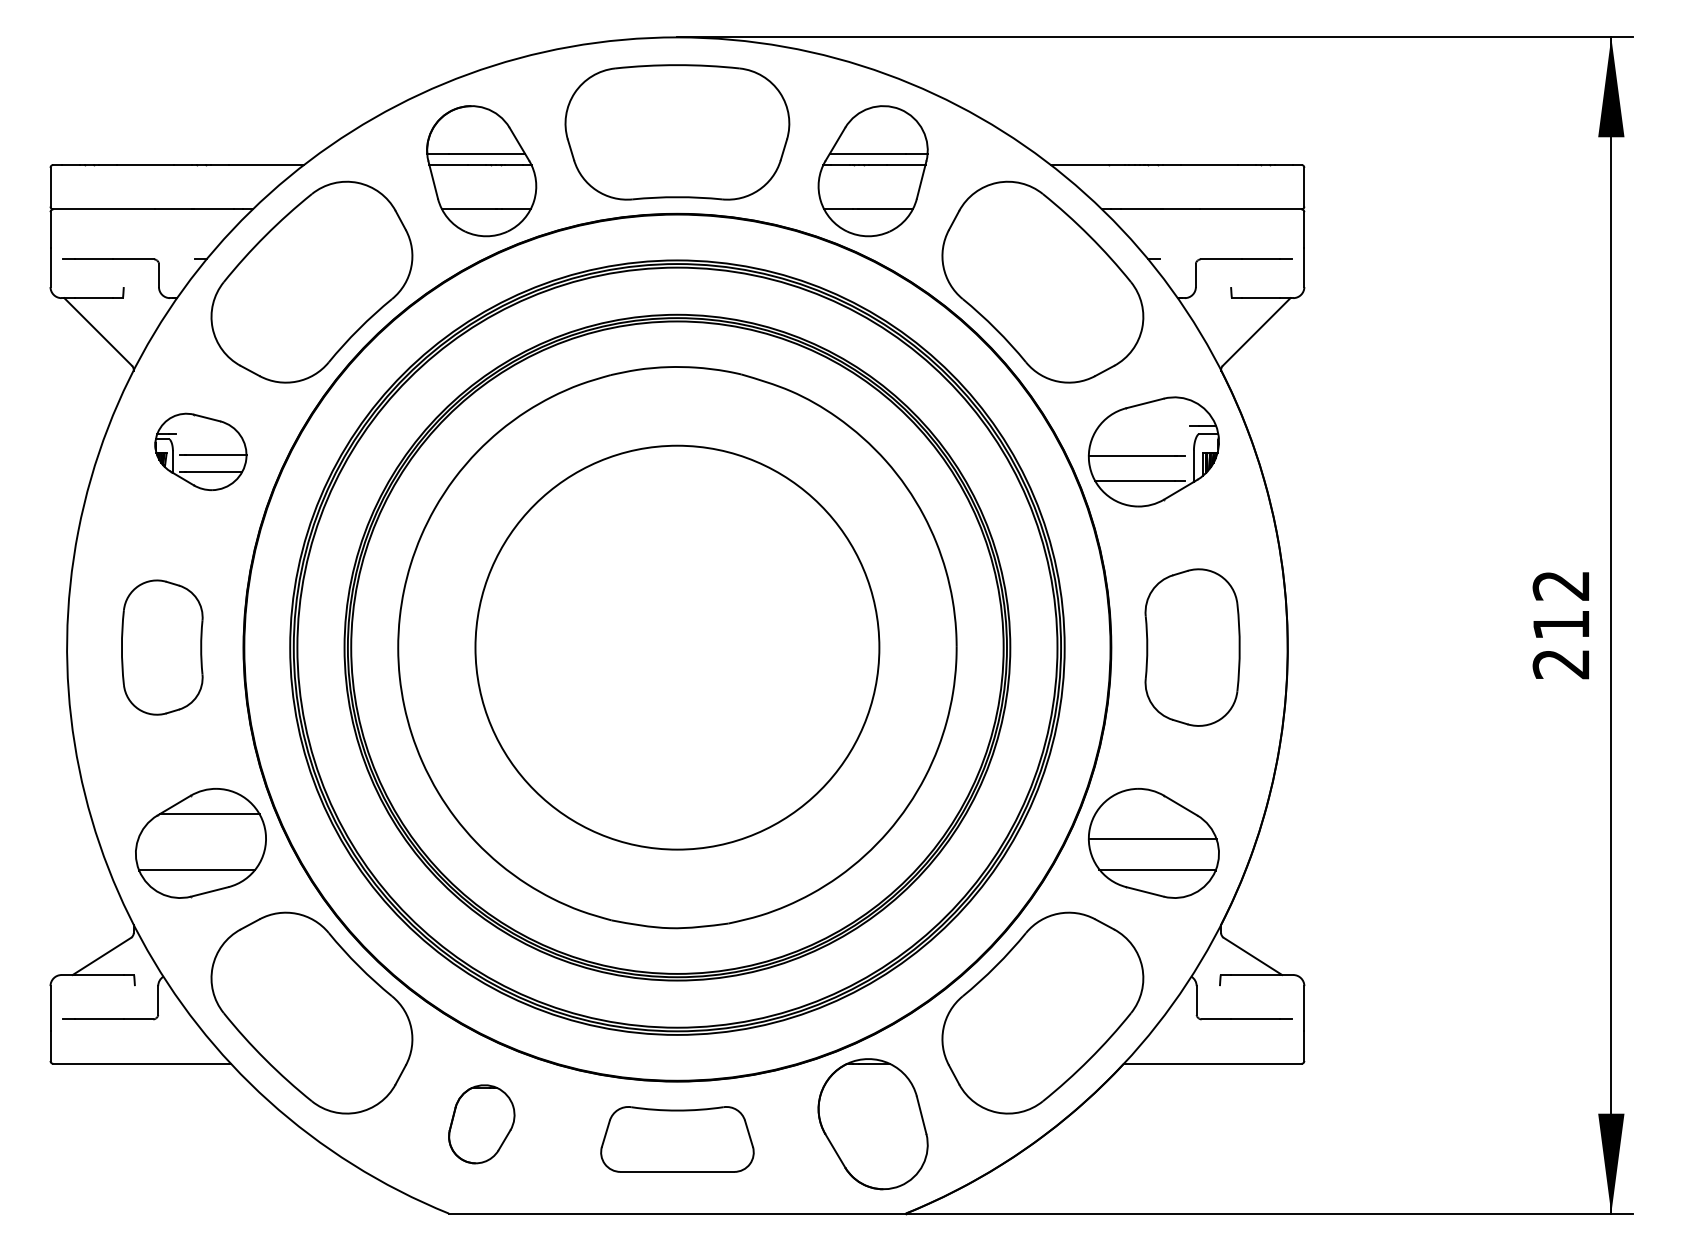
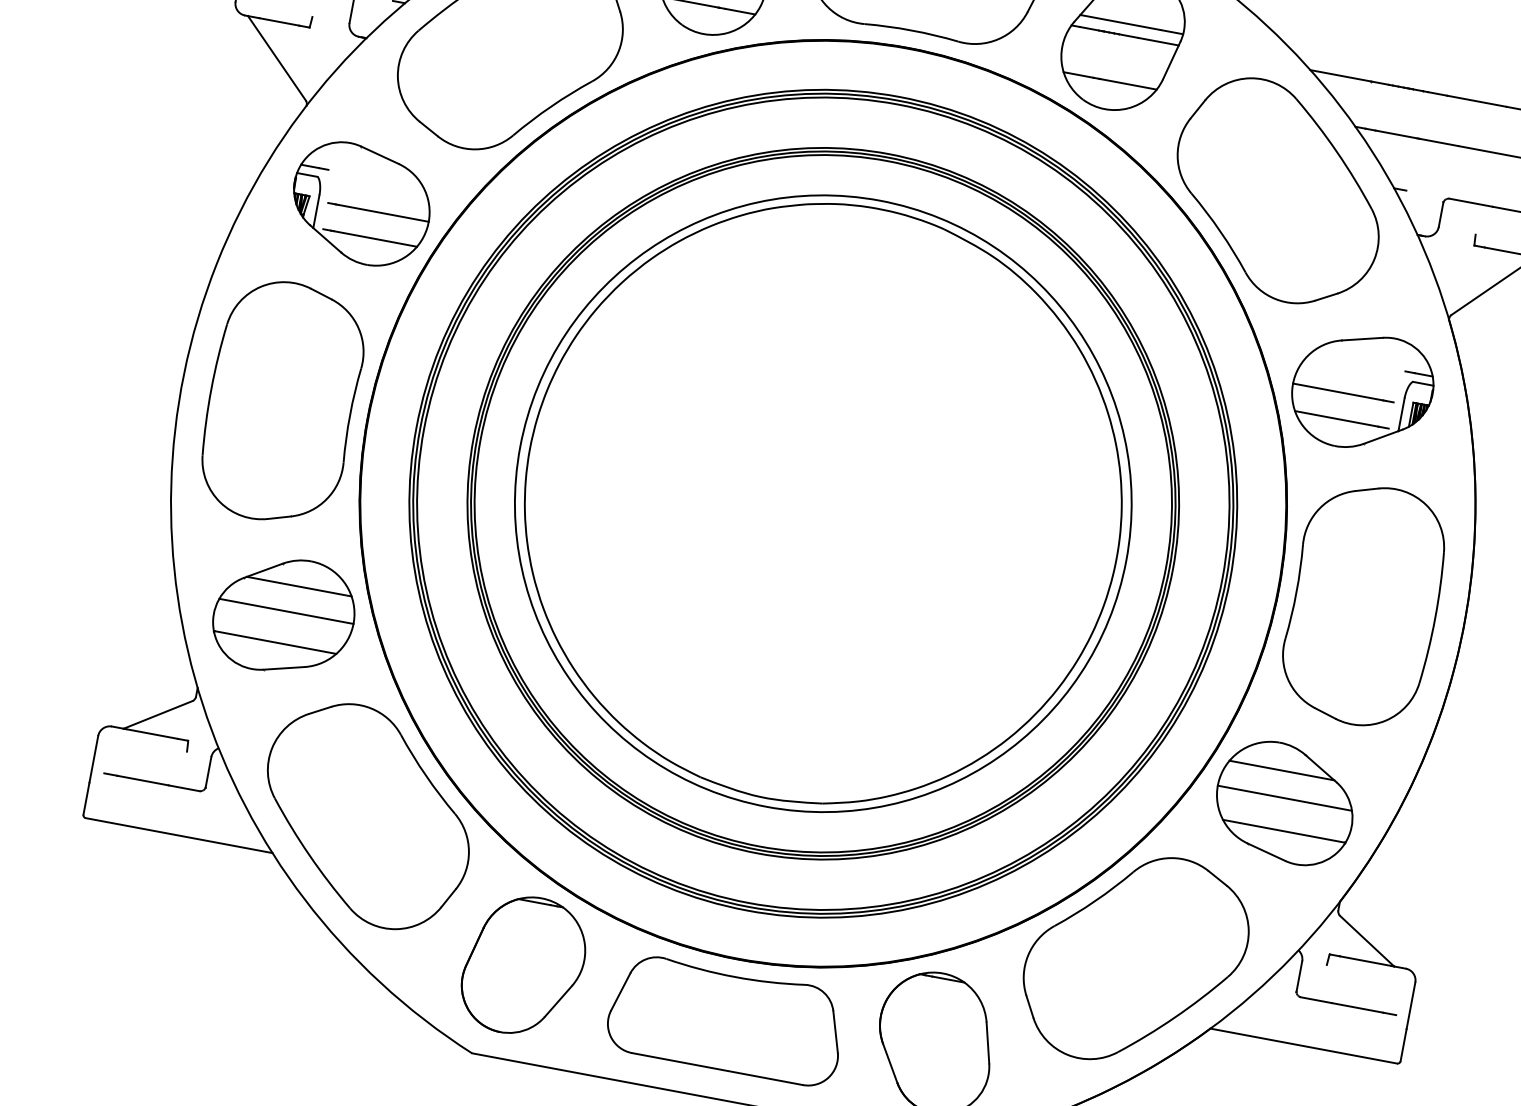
part: (200, 451) -> (360, 203), size x1.43
part: (162, 647) -> (282, 402), size x1.67
circle: (676, 647) -> (822, 503), size x1.43
part: (1192, 647) -> (1364, 604), size x1.43
line: (1145, 814) -> (1282, 771), added
line: (202, 839) -> (286, 611), added
part: (481, 1124) -> (523, 966), size x1.67
part: (677, 1139) -> (726, 1020), size x1.43

